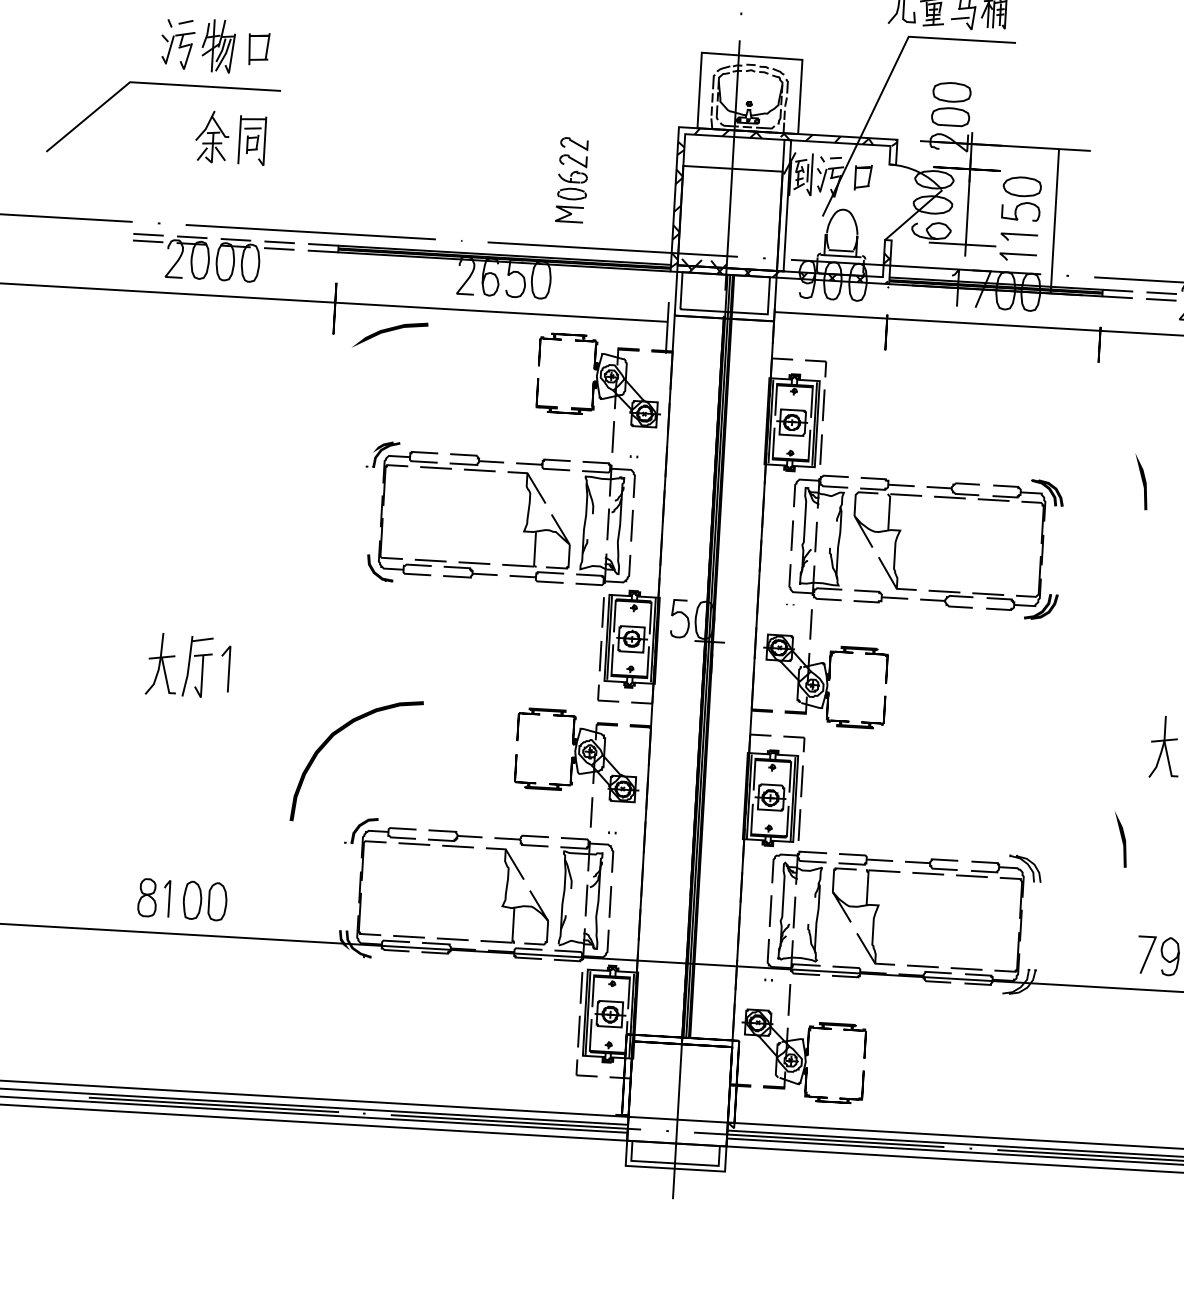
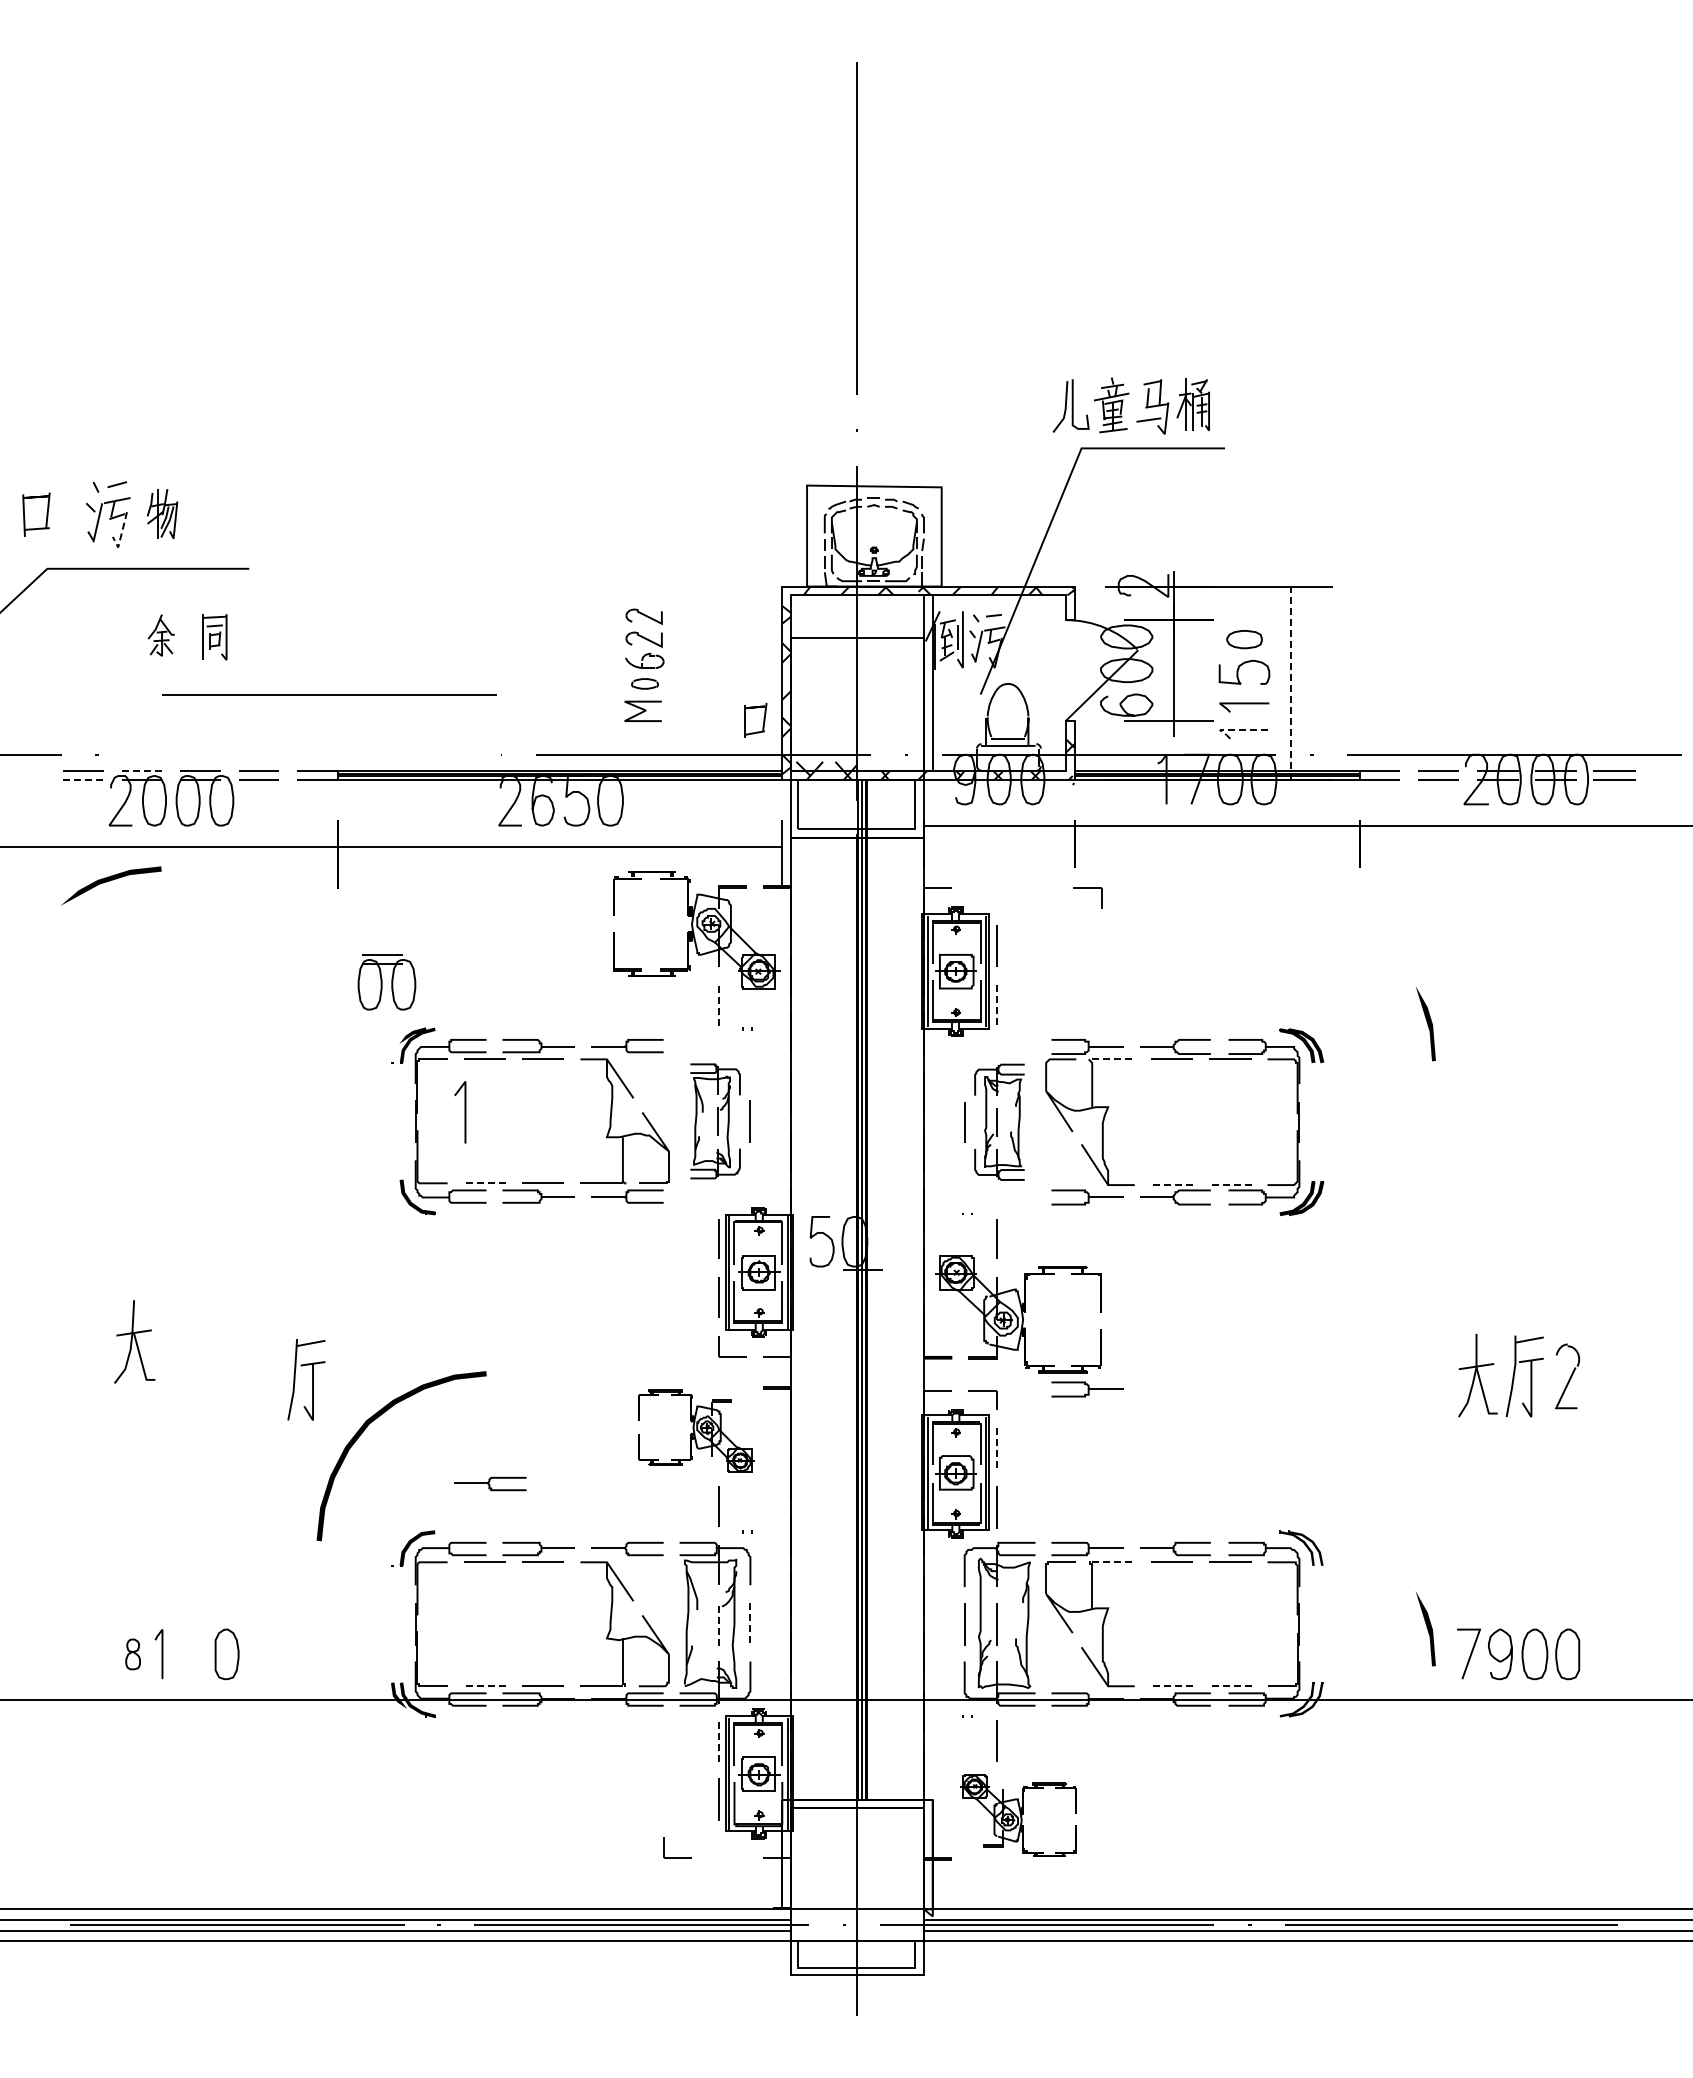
part: (218, 45) -> (162, 513), size x0.7
part: (258, 48) -> (36, 514), moved
line: (186, 61) -> (121, 536), solid -> dashed
part: (951, 103) -> (1143, 534), removed
part: (212, 137) -> (161, 635), size x0.6
part: (252, 140) -> (214, 637), size x0.7
part: (863, 177) -> (755, 720), moved
part: (1022, 186) -> (1244, 639), size x0.7
part: (571, 193) -> (644, 683), size x0.7
line: (1054, 221) -> (1290, 683), solid -> dashed
line: (310, 231) -> (329, 694), moved
line: (191, 237) -> (141, 770), solid -> dashed
line: (148, 241) -> (84, 779), solid -> dashed
line: (1012, 253) -> (1236, 729), solid -> dashed
curve: (389, 331) -> (110, 881), moved
part: (815, 361) -> (1087, 888), moved
part: (365, 406) -> (386, 982), added
line: (613, 436) -> (718, 1003), solid -> dashed
line: (821, 449) -> (996, 1005), solid -> dashed
line: (906, 495) -> (1113, 1059), solid -> dashed
part: (605, 524) -> (715, 1121), size x0.7
part: (818, 537) -> (999, 1122), size x0.7
line: (430, 560) -> (484, 1183), solid -> dashed
line: (944, 591) -> (1171, 1185), solid -> dashed
line: (987, 594) -> (1229, 1185), solid -> dashed
part: (197, 666) -> (306, 1379), moved
line: (228, 669) -> (464, 1112), moved
part: (872, 740) -> (1087, 1389), added
part: (578, 755) -> (696, 1431), size x0.7
line: (801, 781) -> (996, 1449), solid -> dashed
part: (422, 785) -> (490, 1483), added
curve: (1121, 838) -> (1426, 1627), moved
line: (884, 871) -> (1113, 1562), solid -> dashed
part: (146, 897) -> (132, 1654), size x0.6
line: (586, 899) -> (718, 1623), solid -> dashed
part: (192, 900) -> (193, 1654), removed
line: (610, 902) -> (750, 1624), solid -> dashed
line: (408, 936) -> (484, 1686), solid -> dashed
line: (922, 966) -> (1171, 1686), solid -> dashed
line: (965, 969) -> (1229, 1686), solid -> dashed
line: (581, 987) -> (718, 1740), solid -> dashed
part: (802, 1056) -> (1018, 1815), size x0.7
part: (586, 1075) -> (677, 1857), moved

